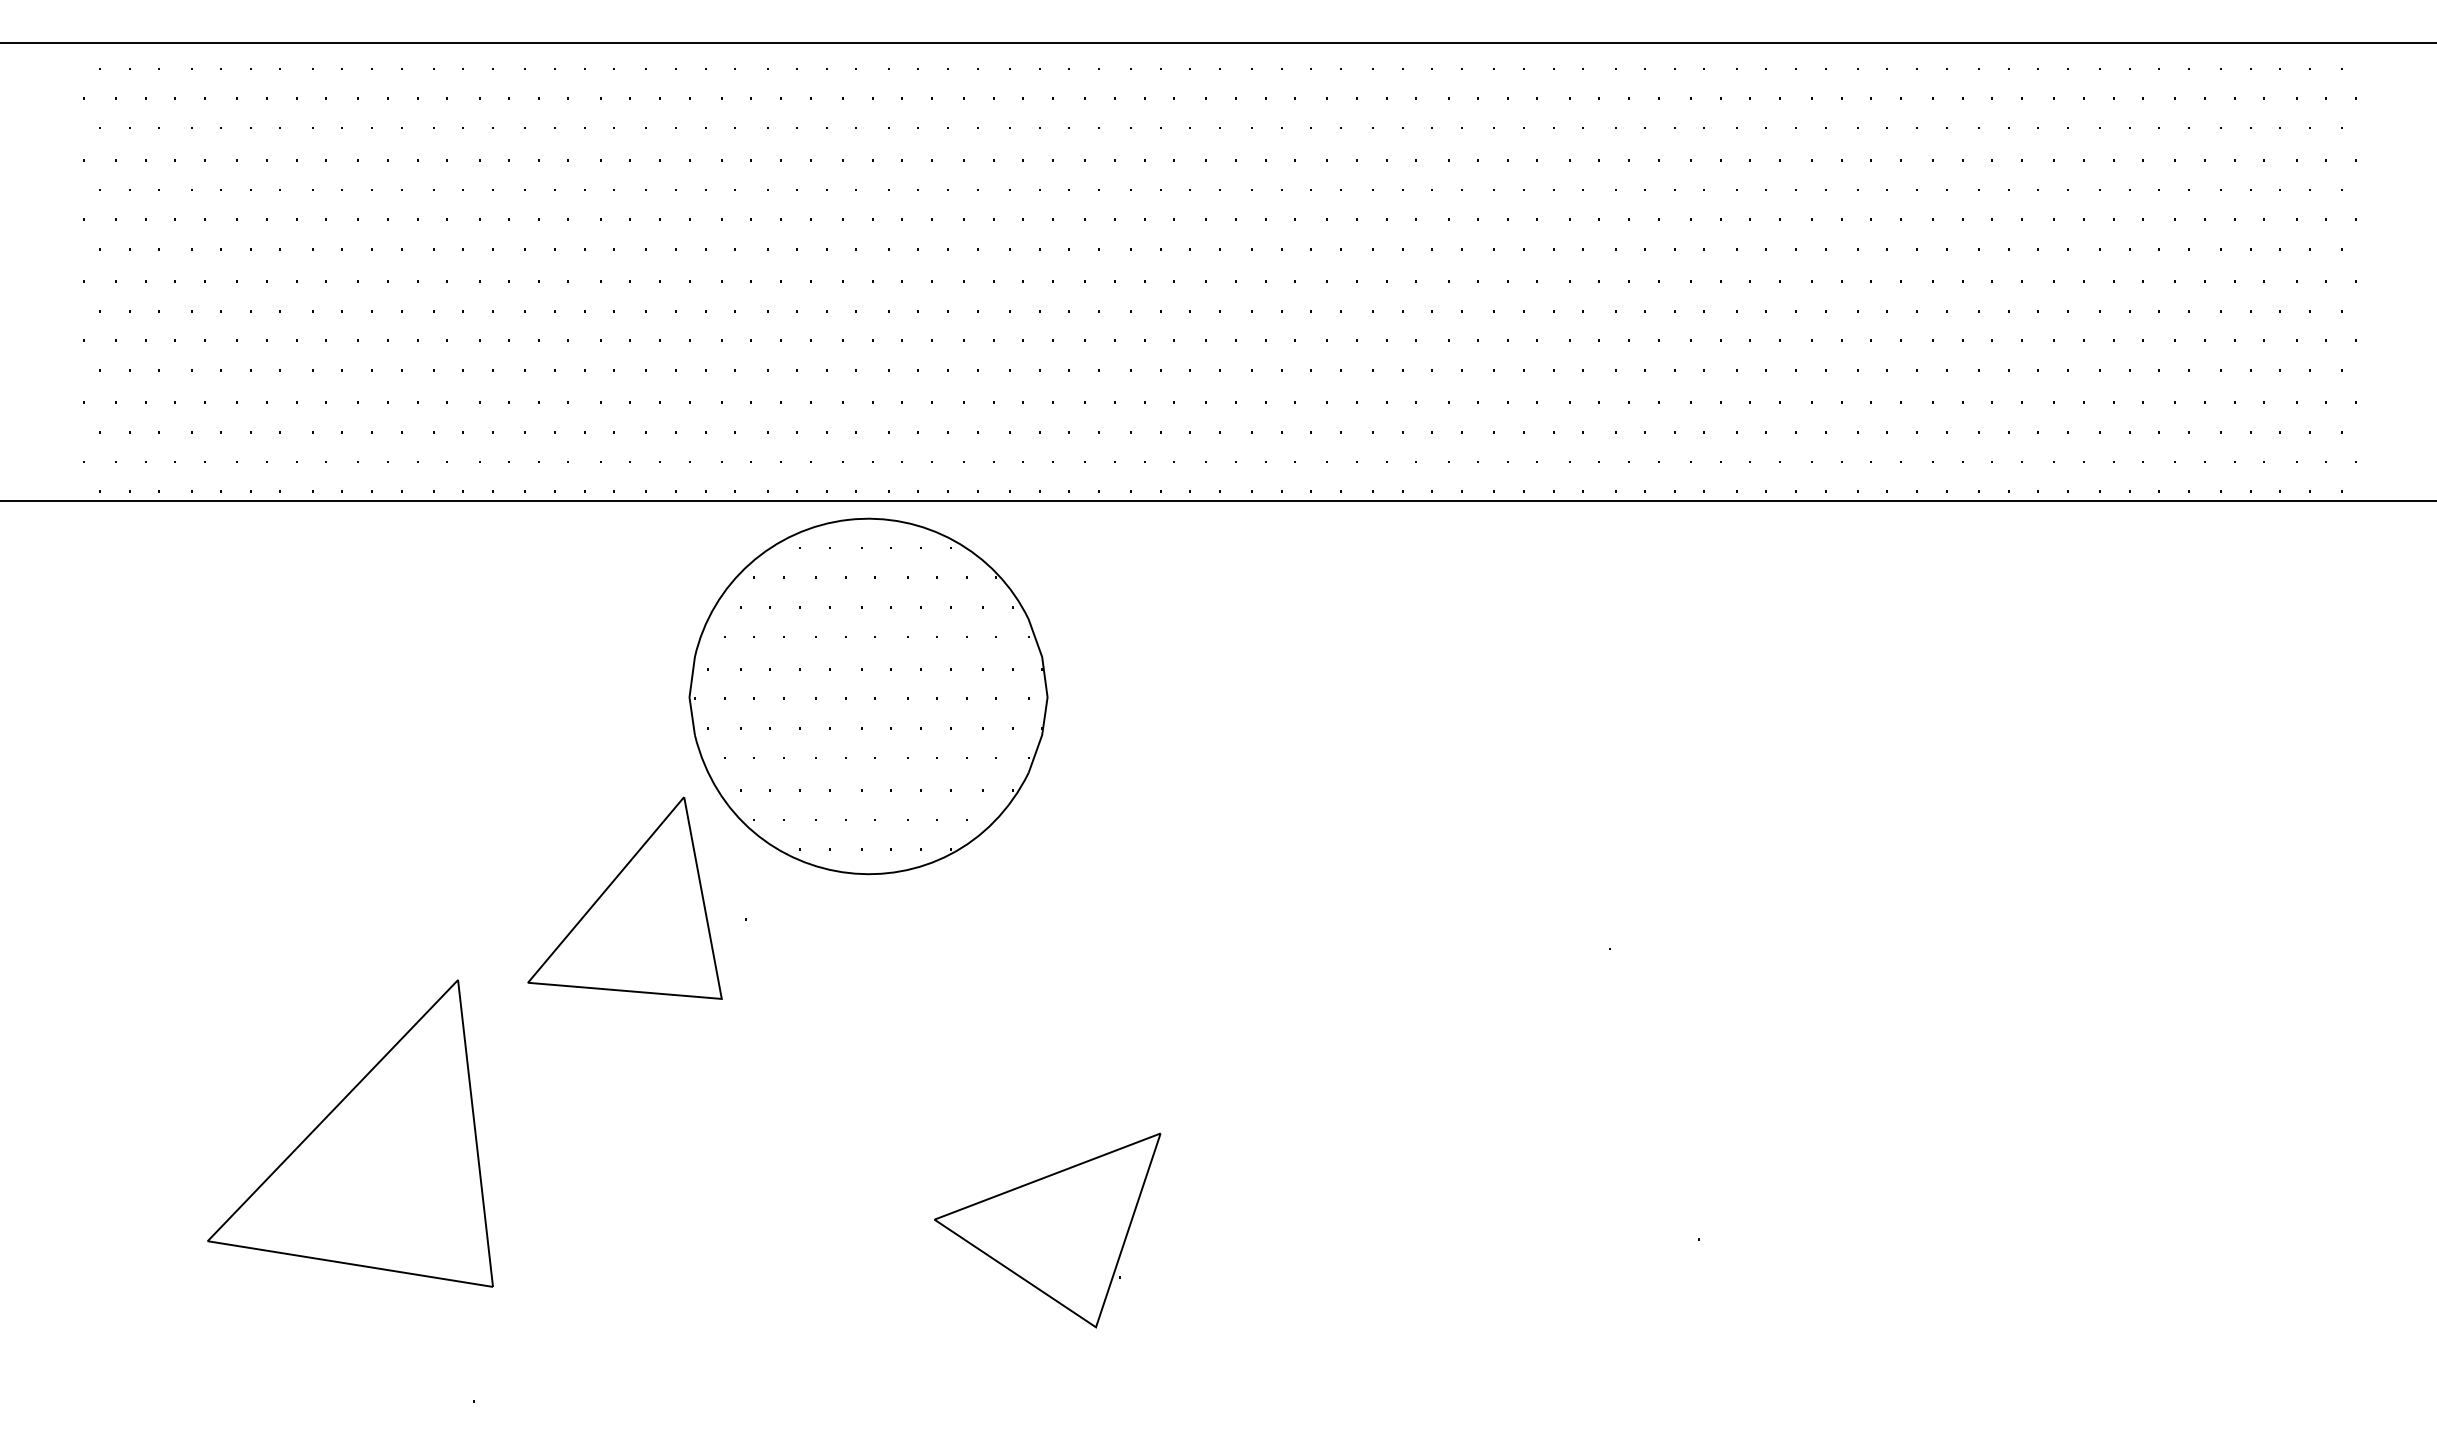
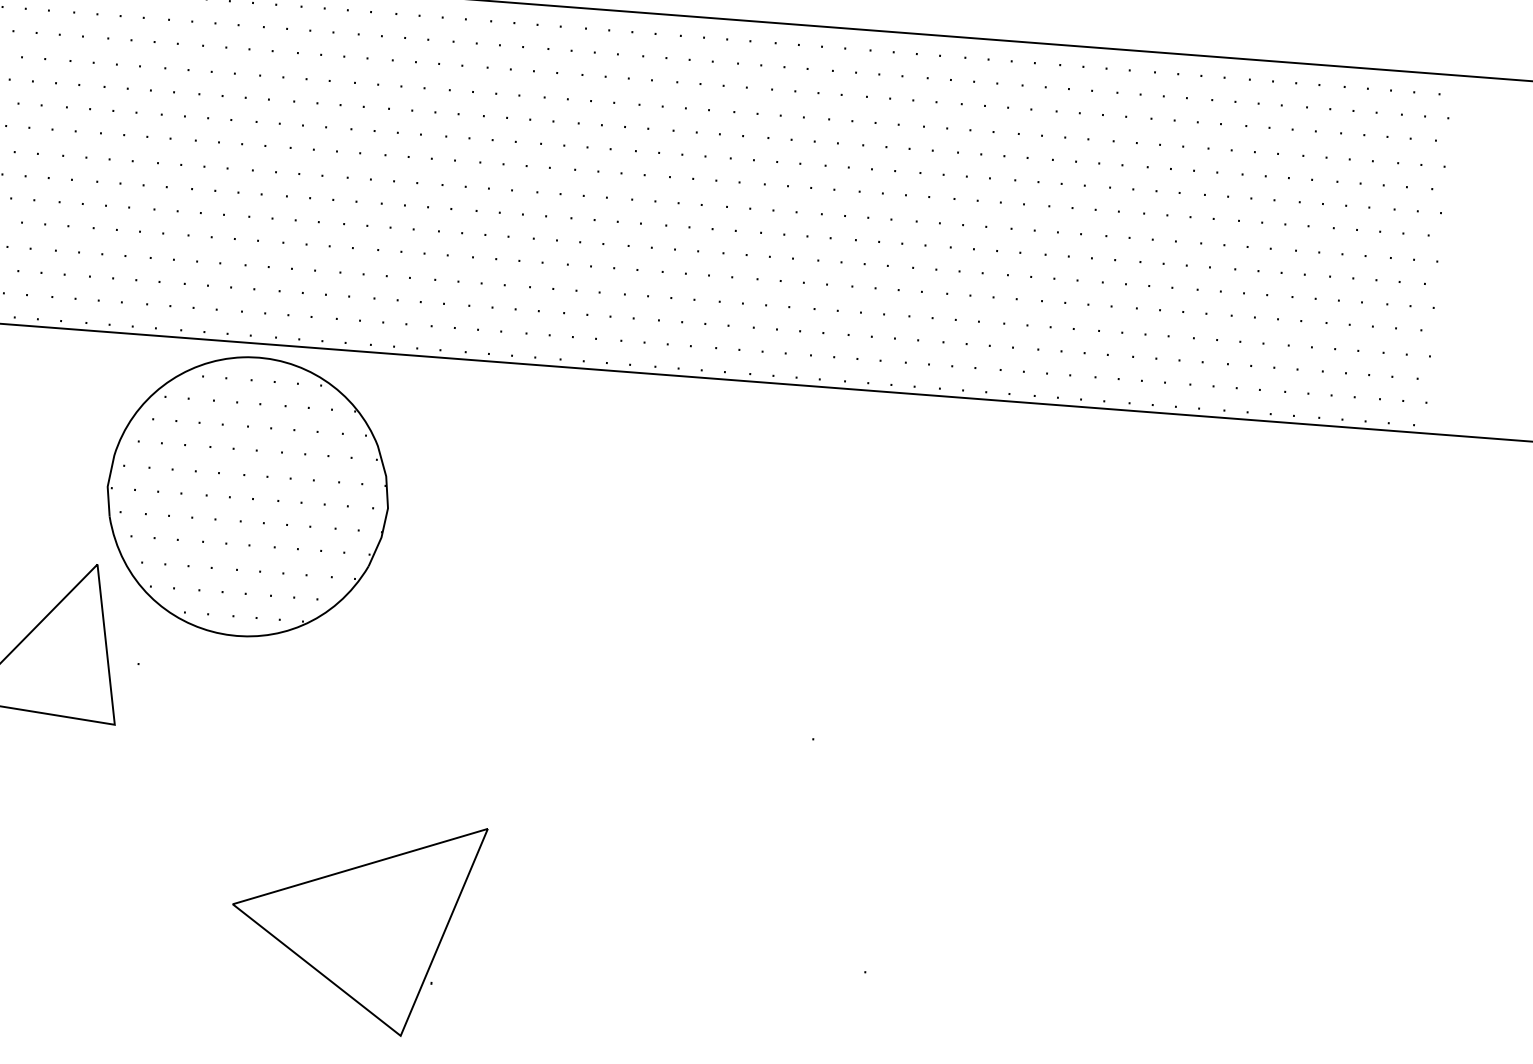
part: (1047, 1230) -> (355, 925), size x1.4

